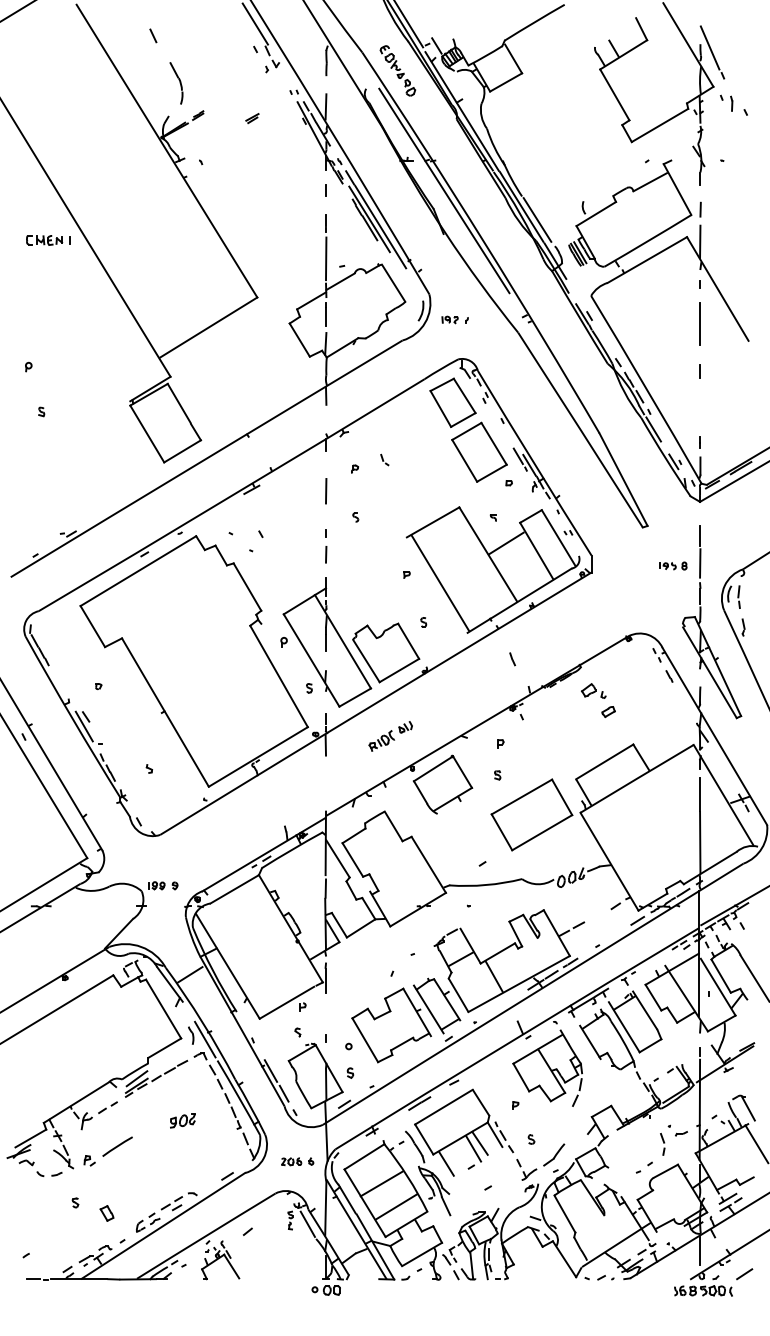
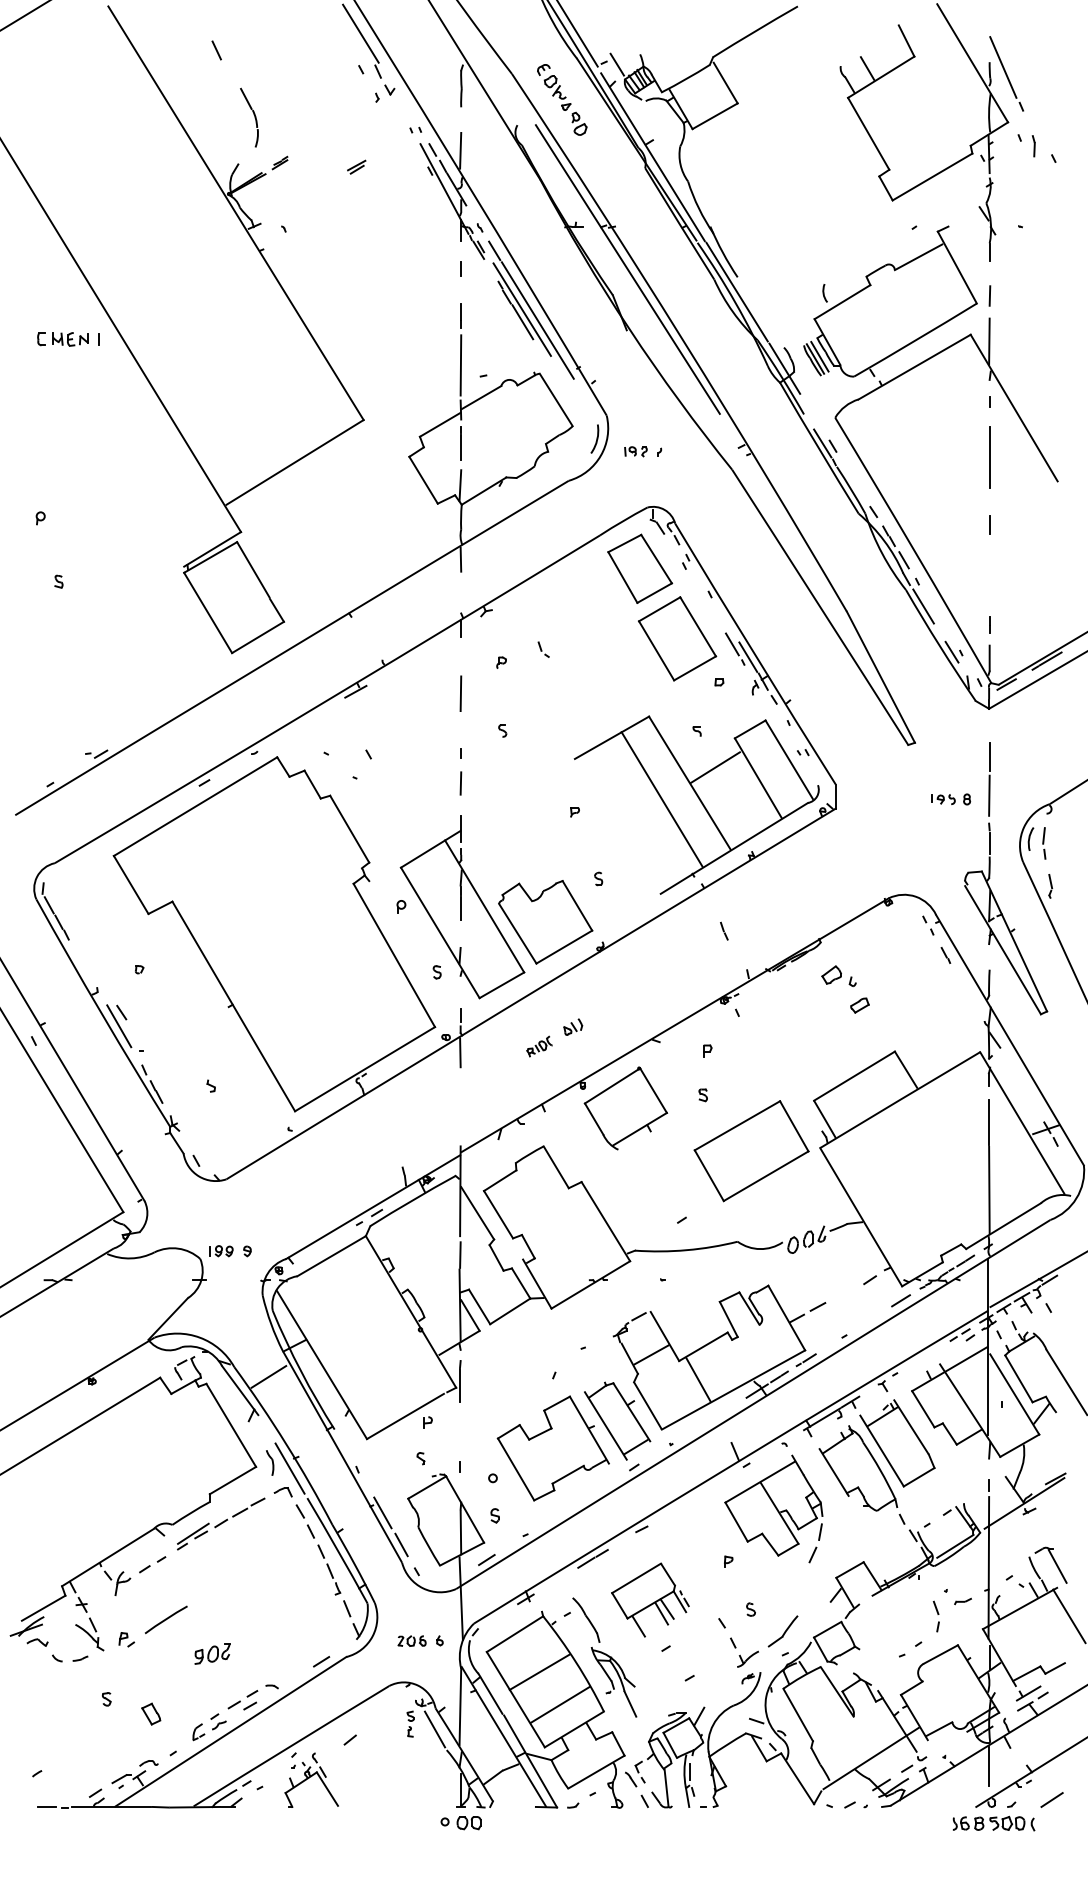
line: (536, 219) -> (758, 310), removed
line: (439, 583) -> (661, 799), moved
part: (381, 740) -> (539, 1046), size x0.7
line: (136, 1078) -> (193, 1523), removed
part: (182, 1120) -> (212, 1653), moved
part: (460, 1132) -> (650, 1599), size x0.6

